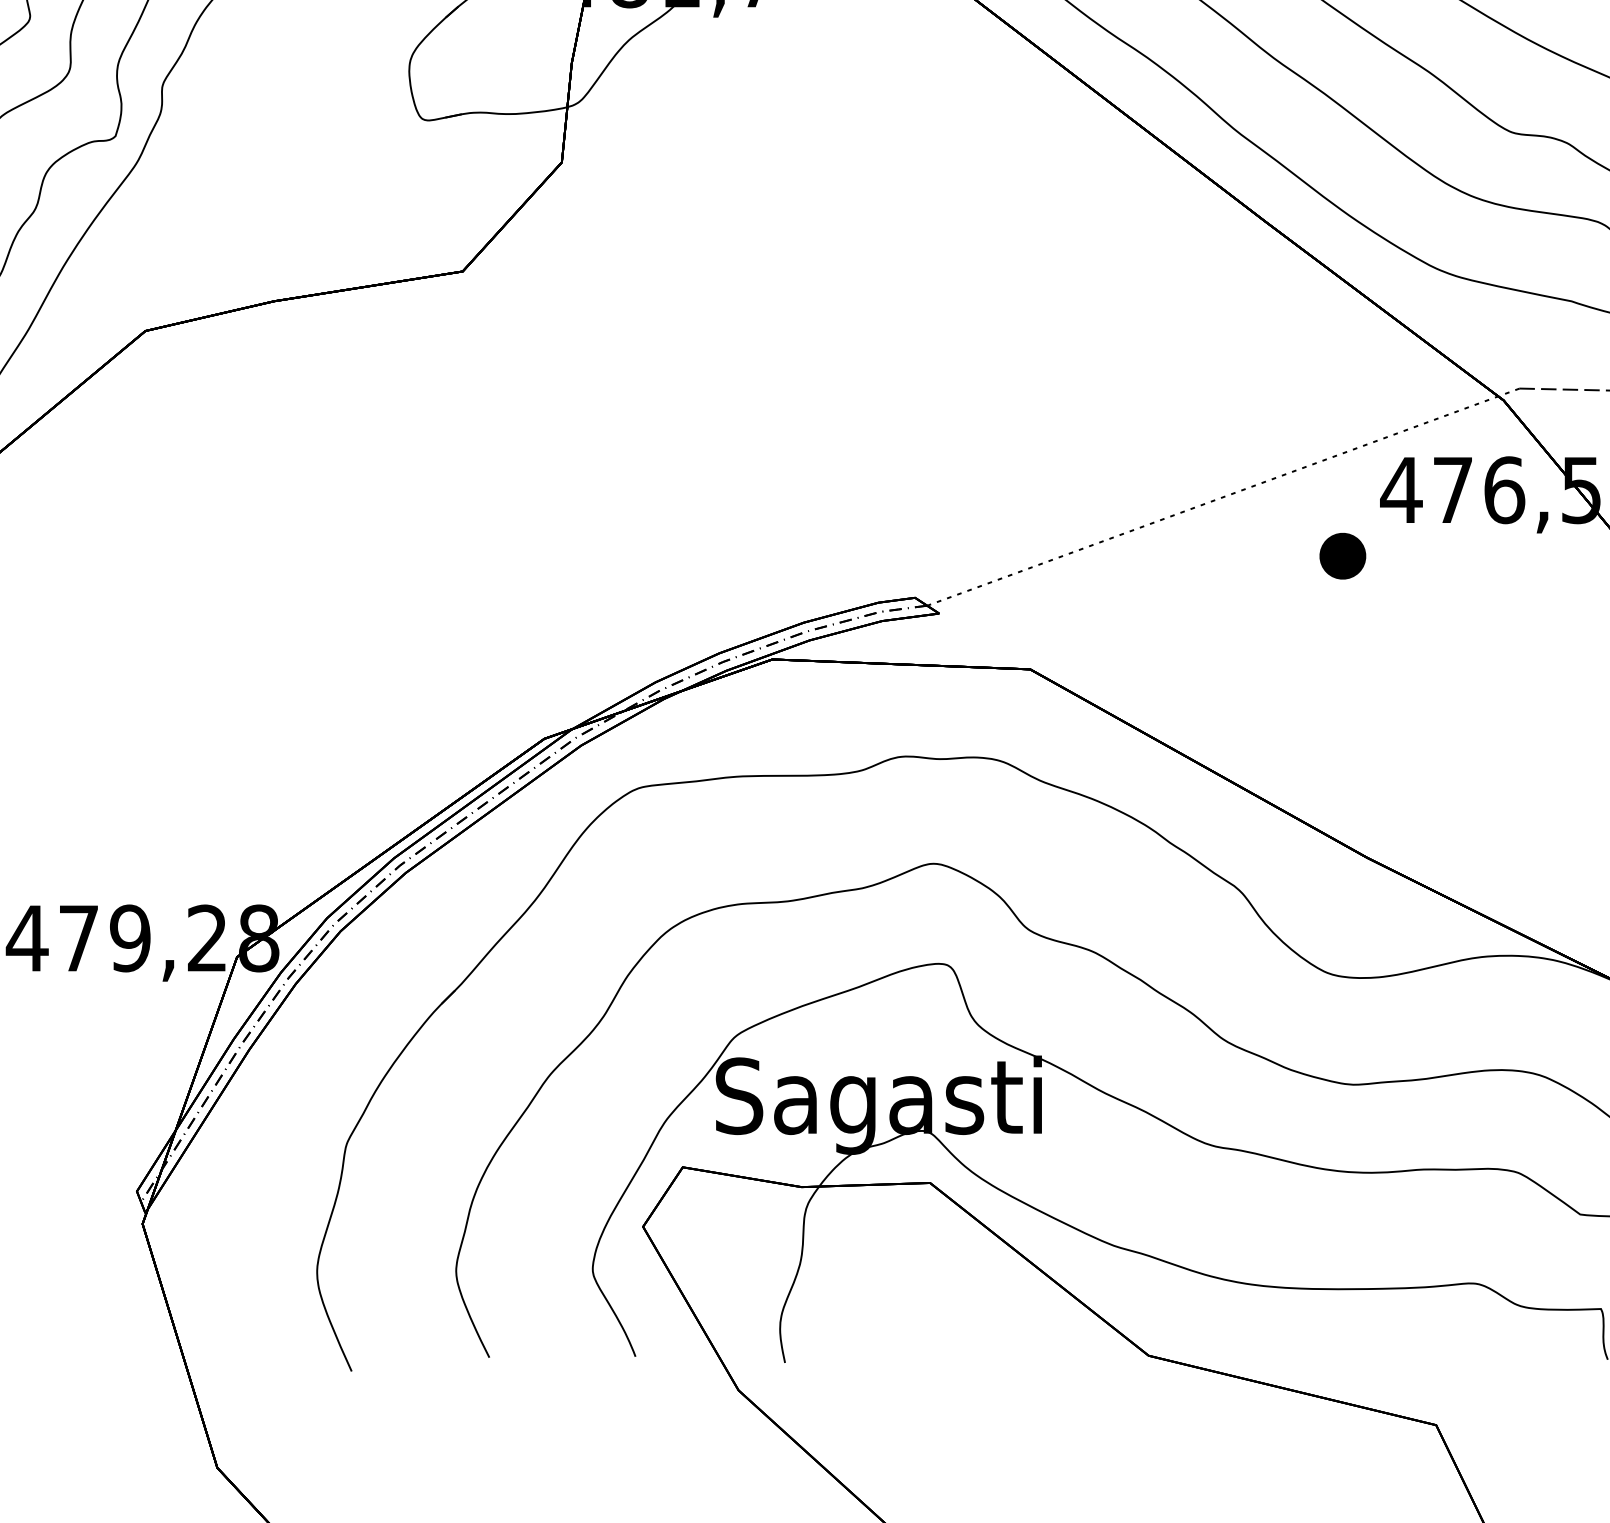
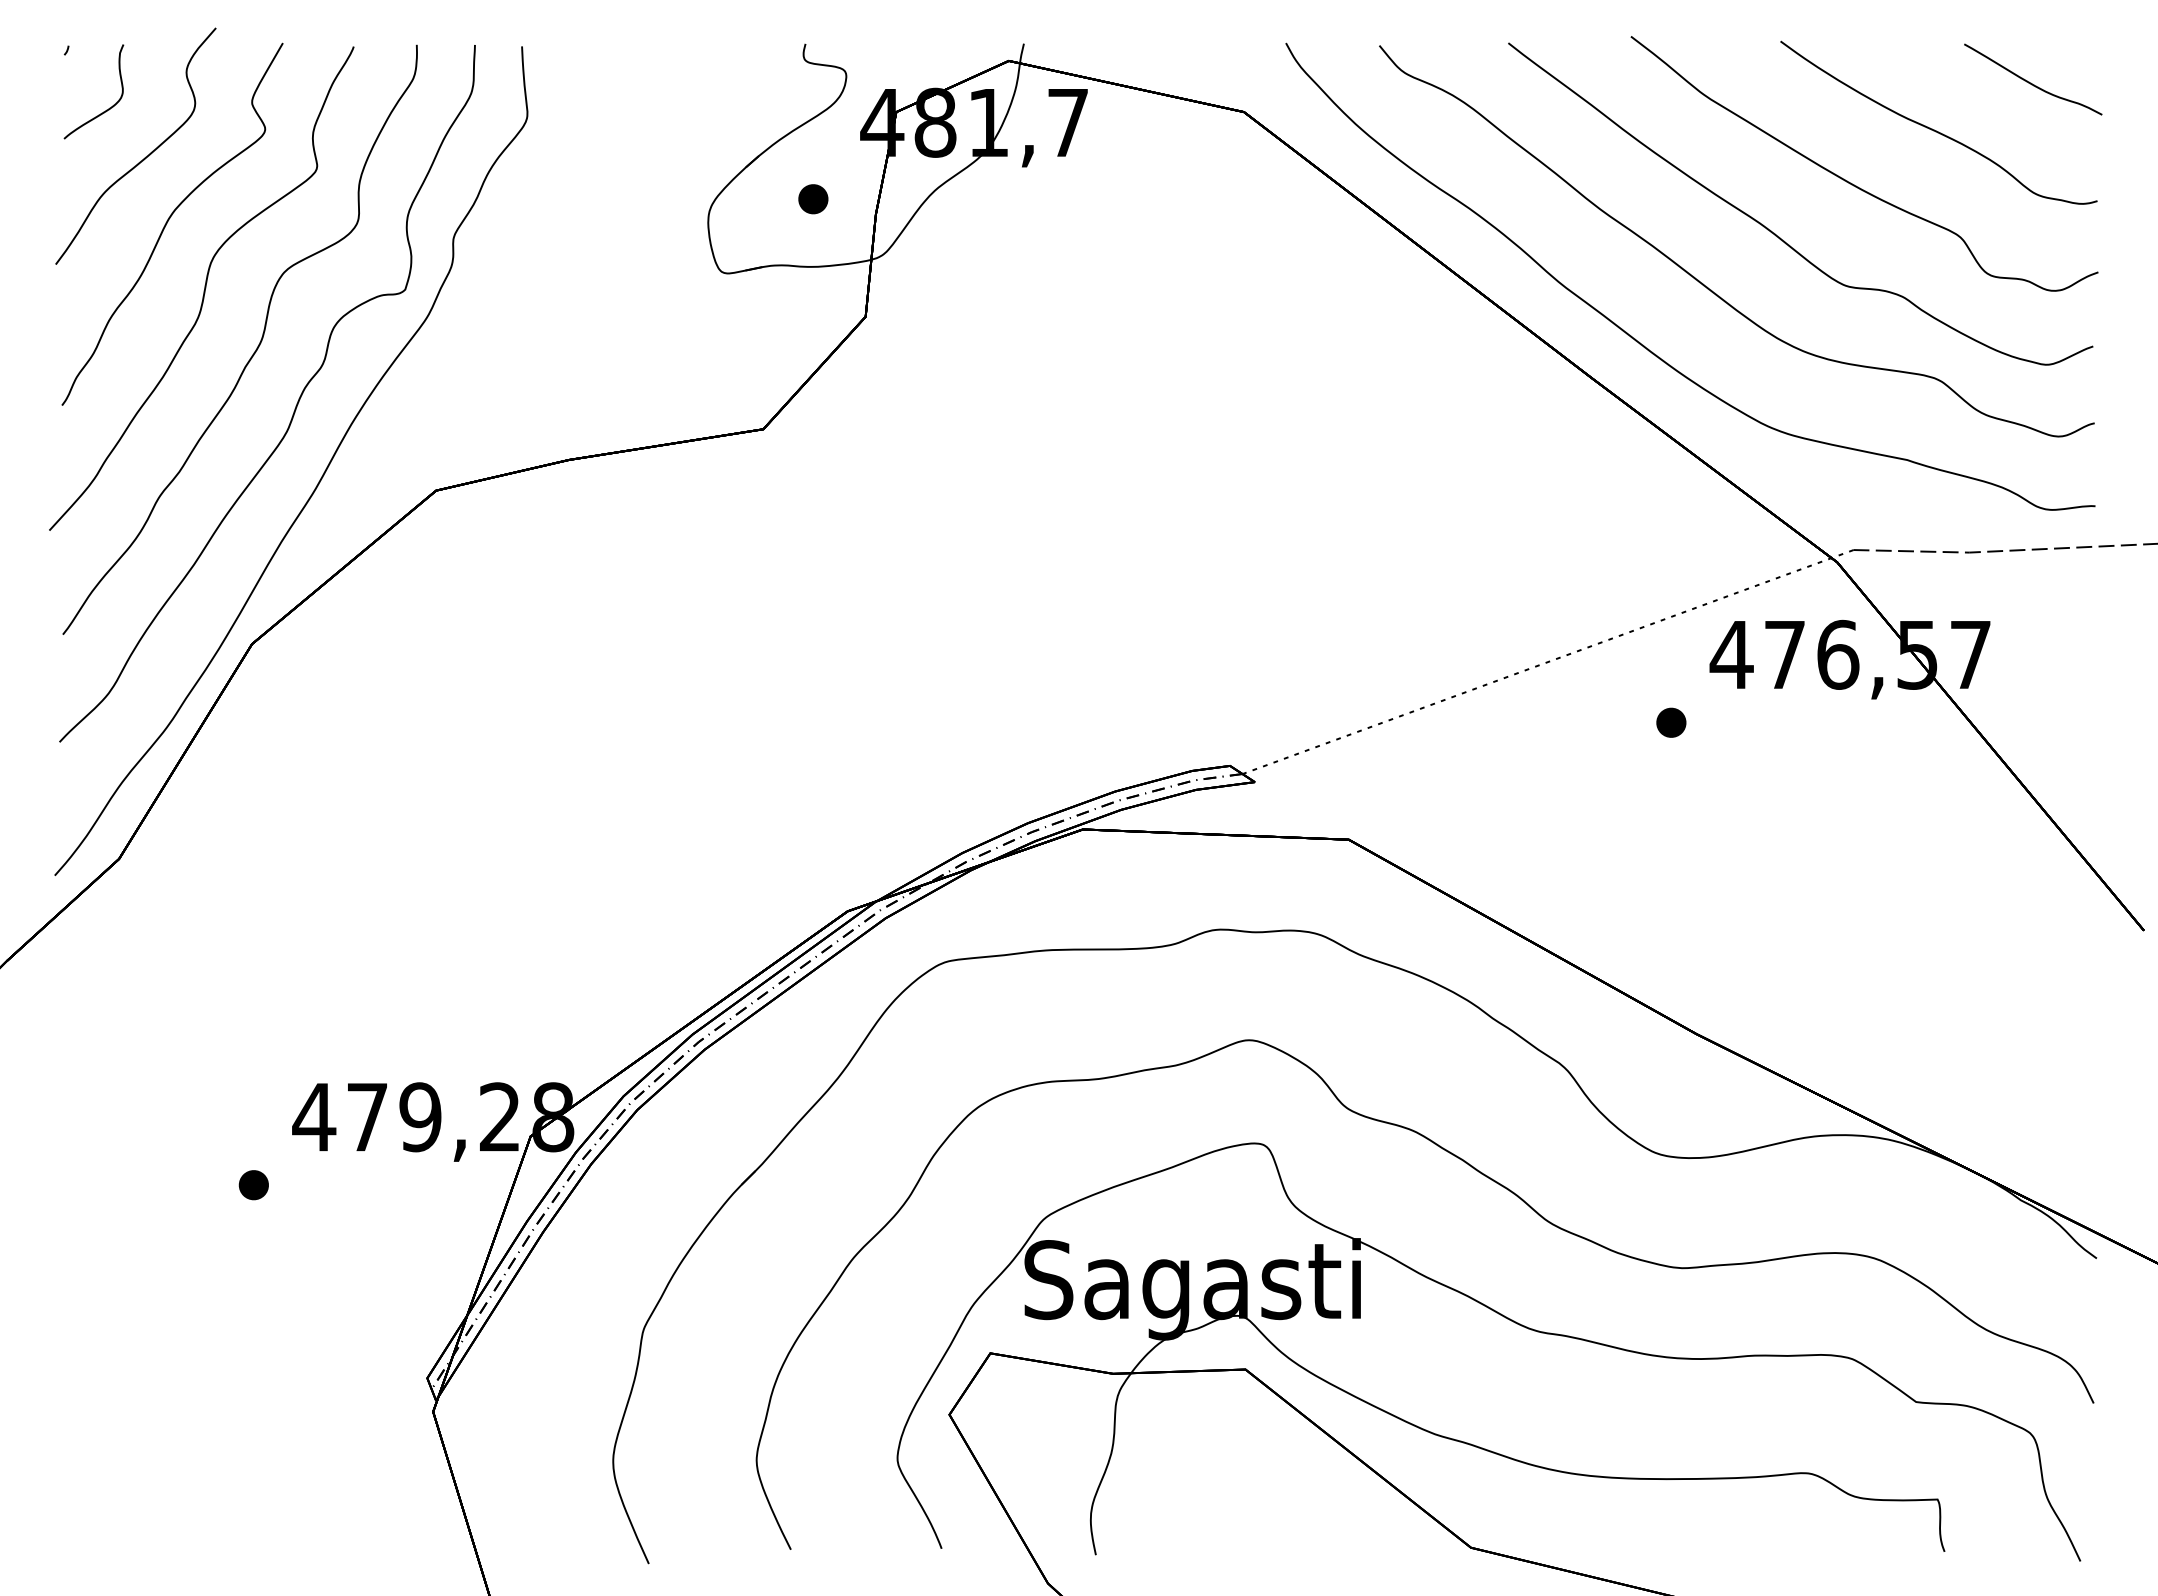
part: (511, 48) -> (813, 199), added
part: (1343, 555) -> (1671, 722), size x0.62

